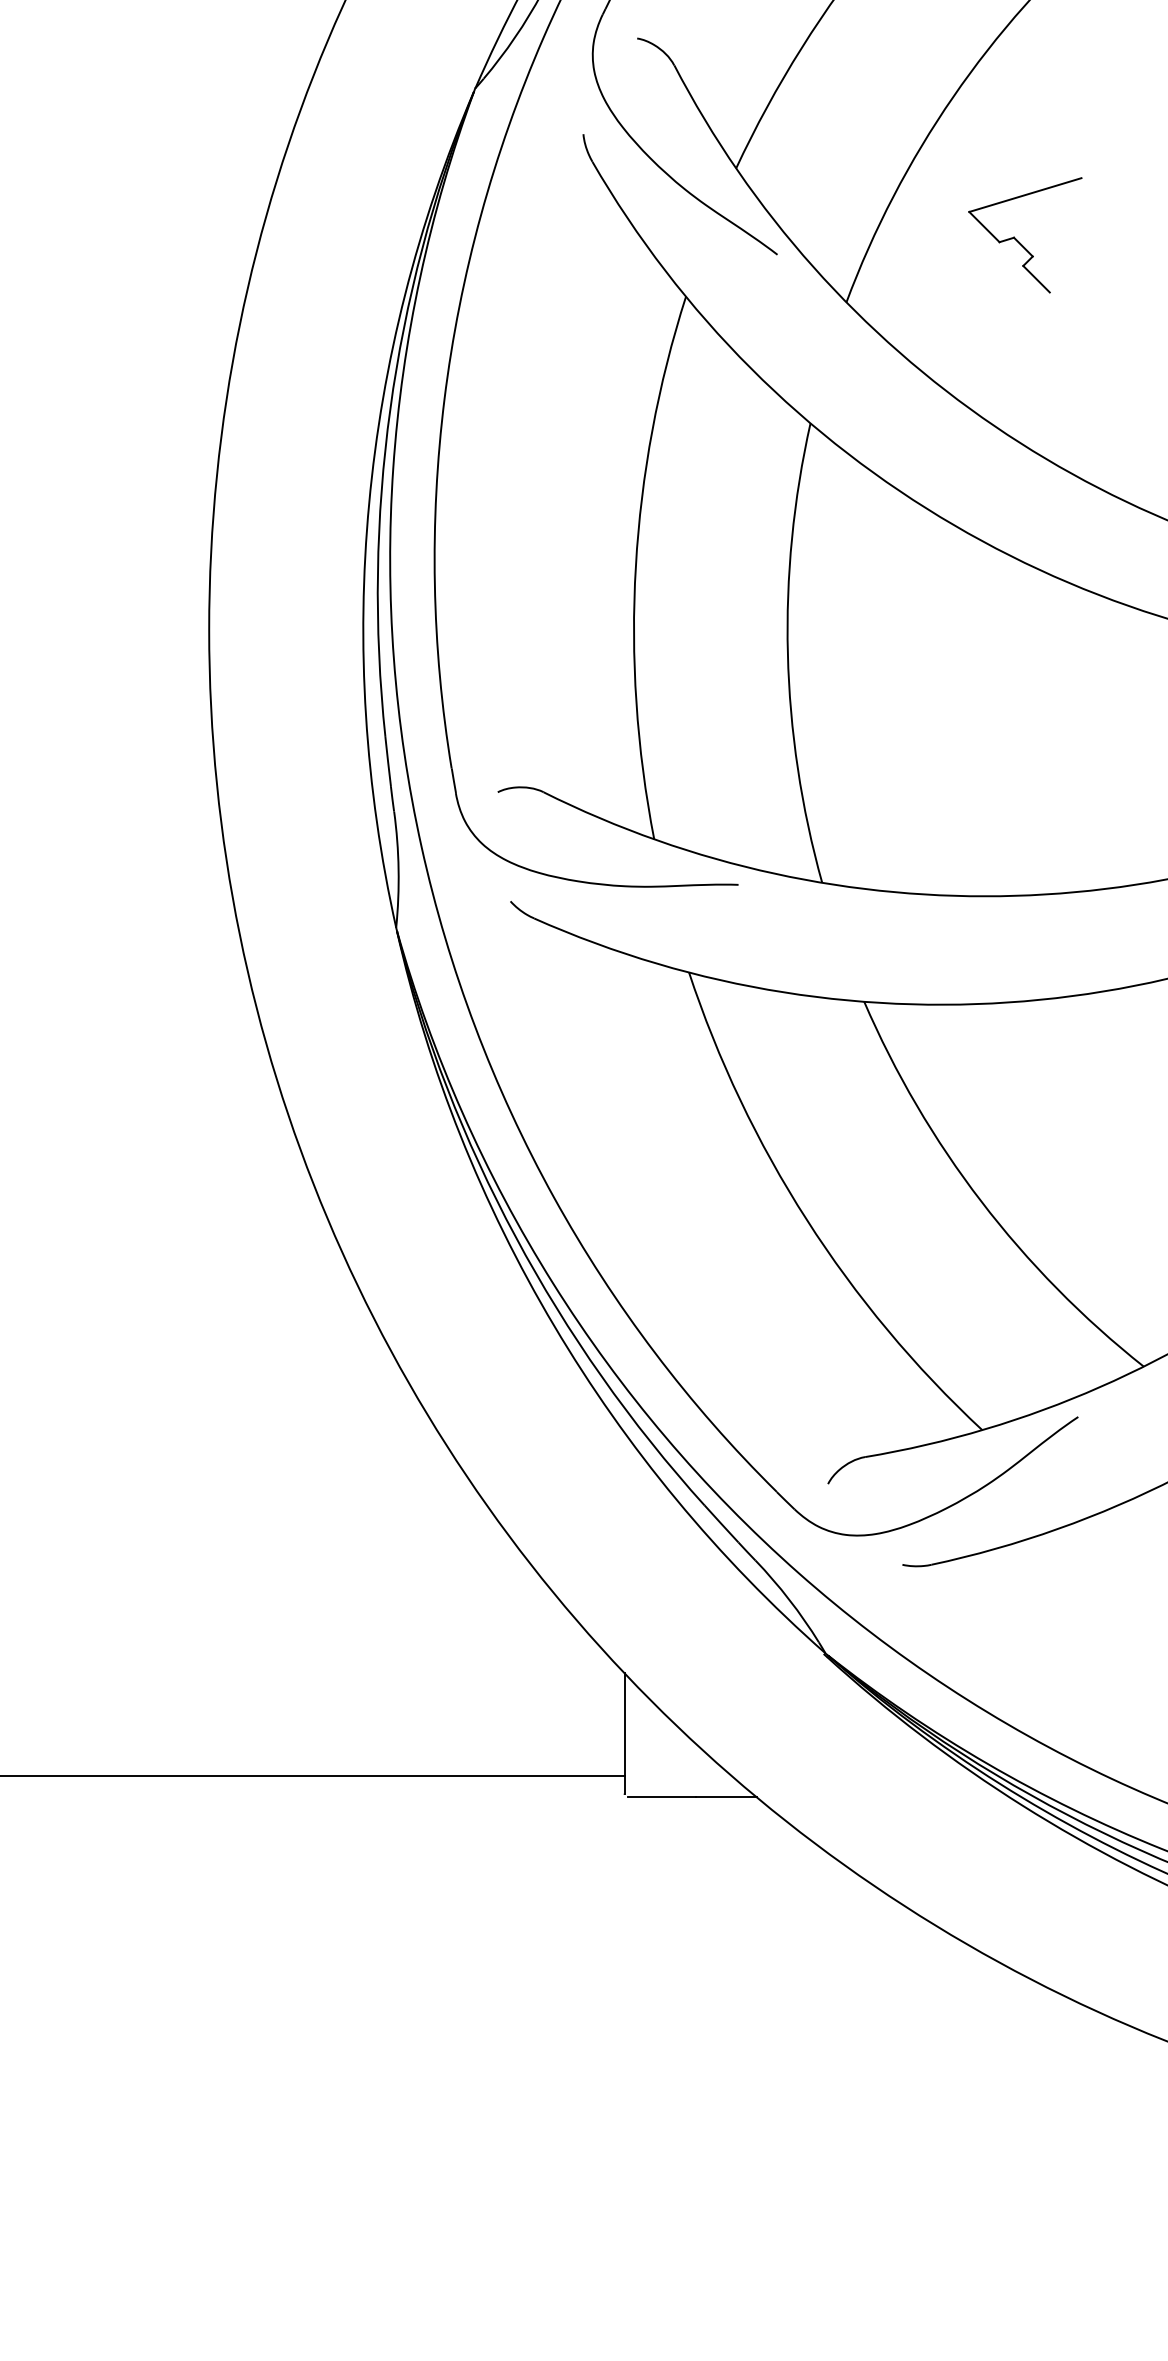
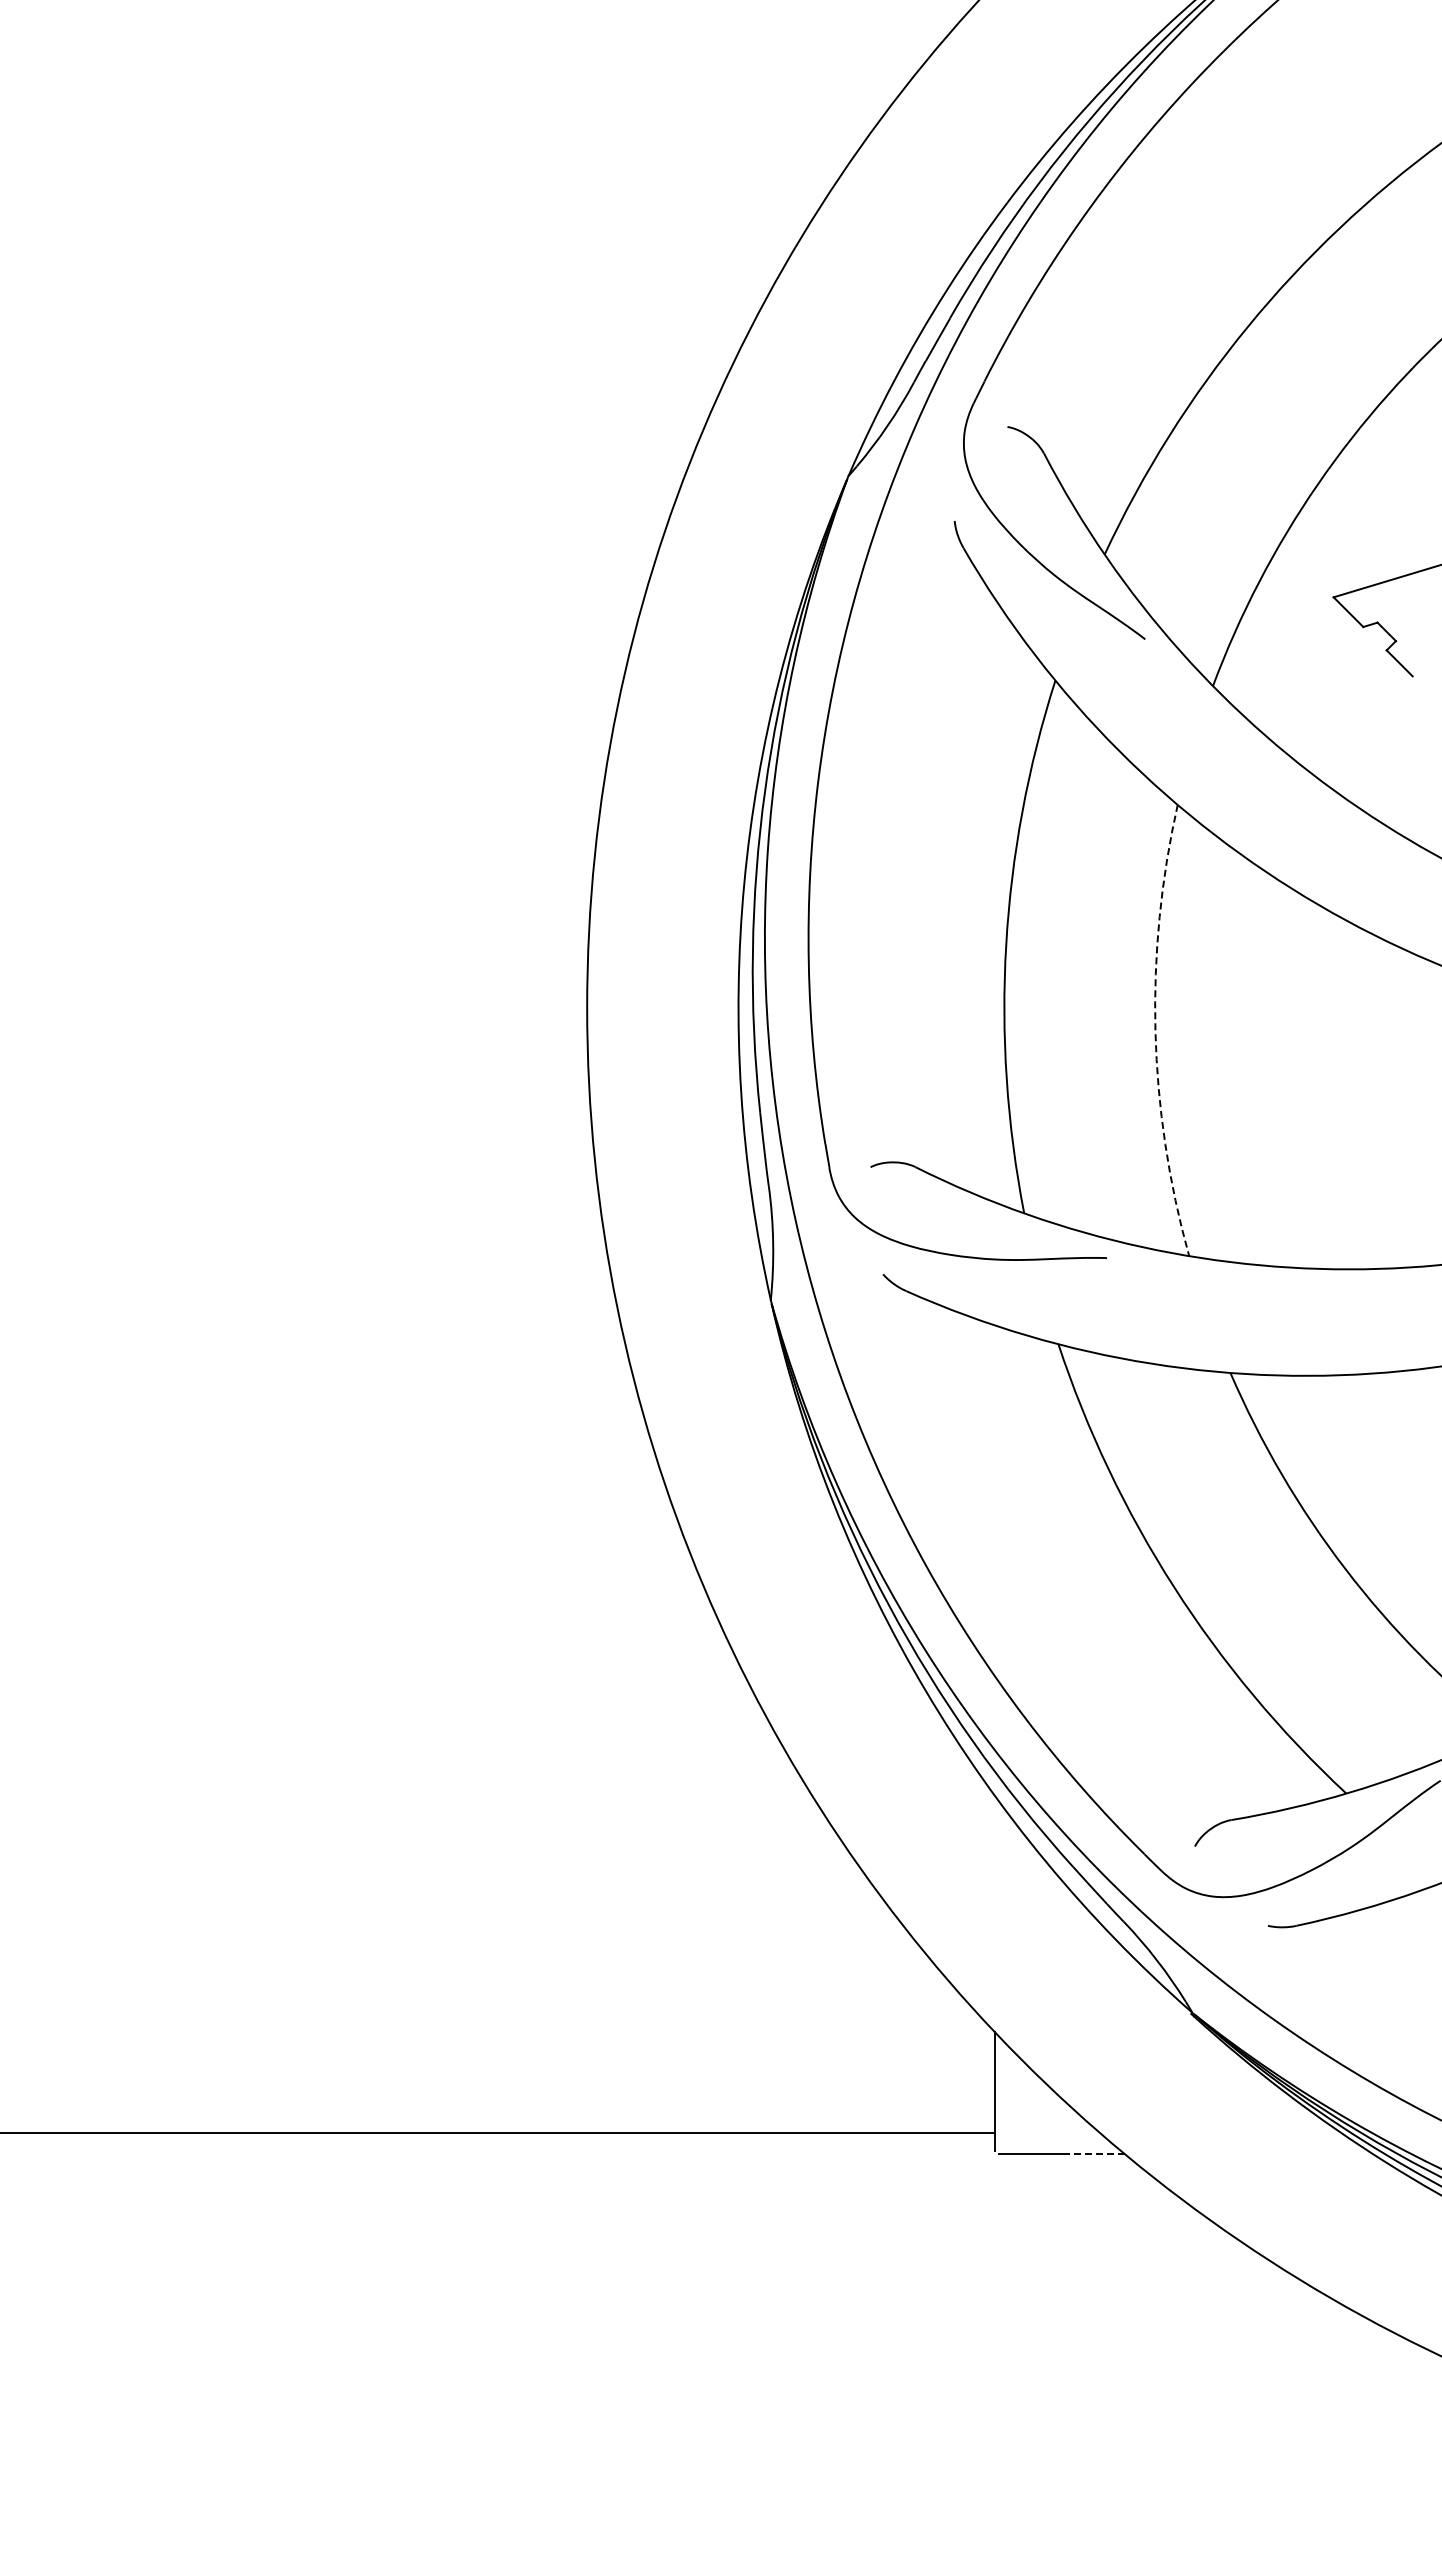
arc: (787, 654) -> (1155, 1031), solid -> dashed
line: (726, 1797) -> (1095, 2154), solid -> dashed

